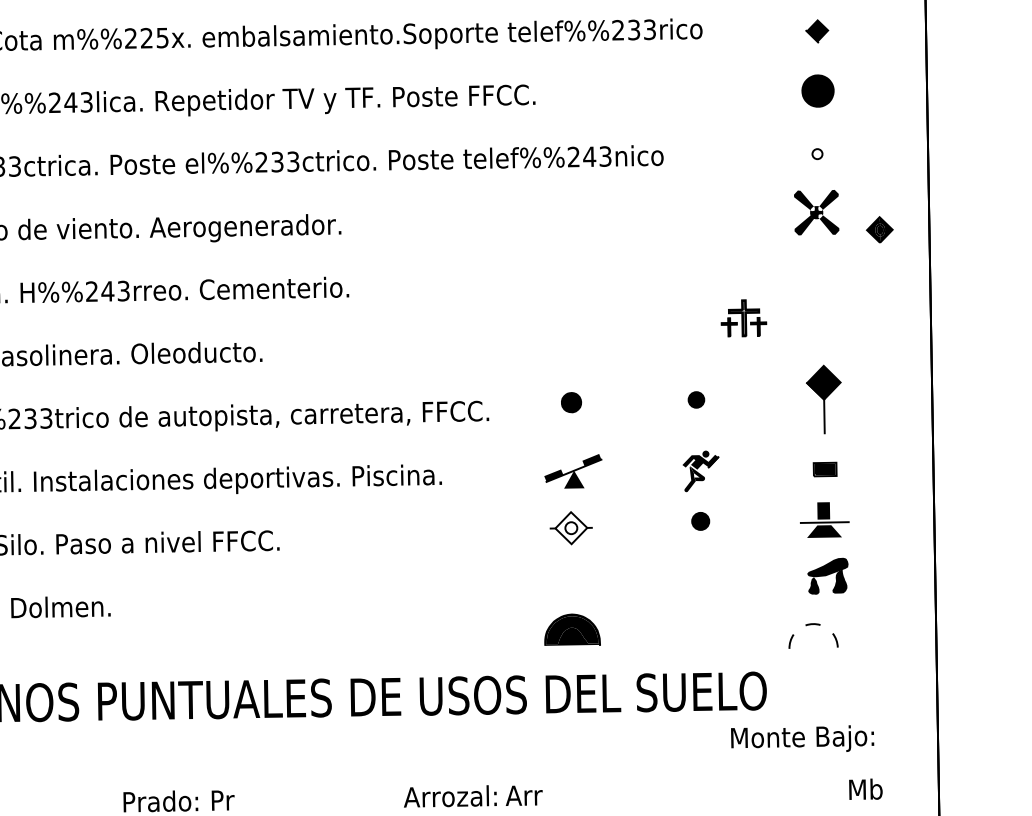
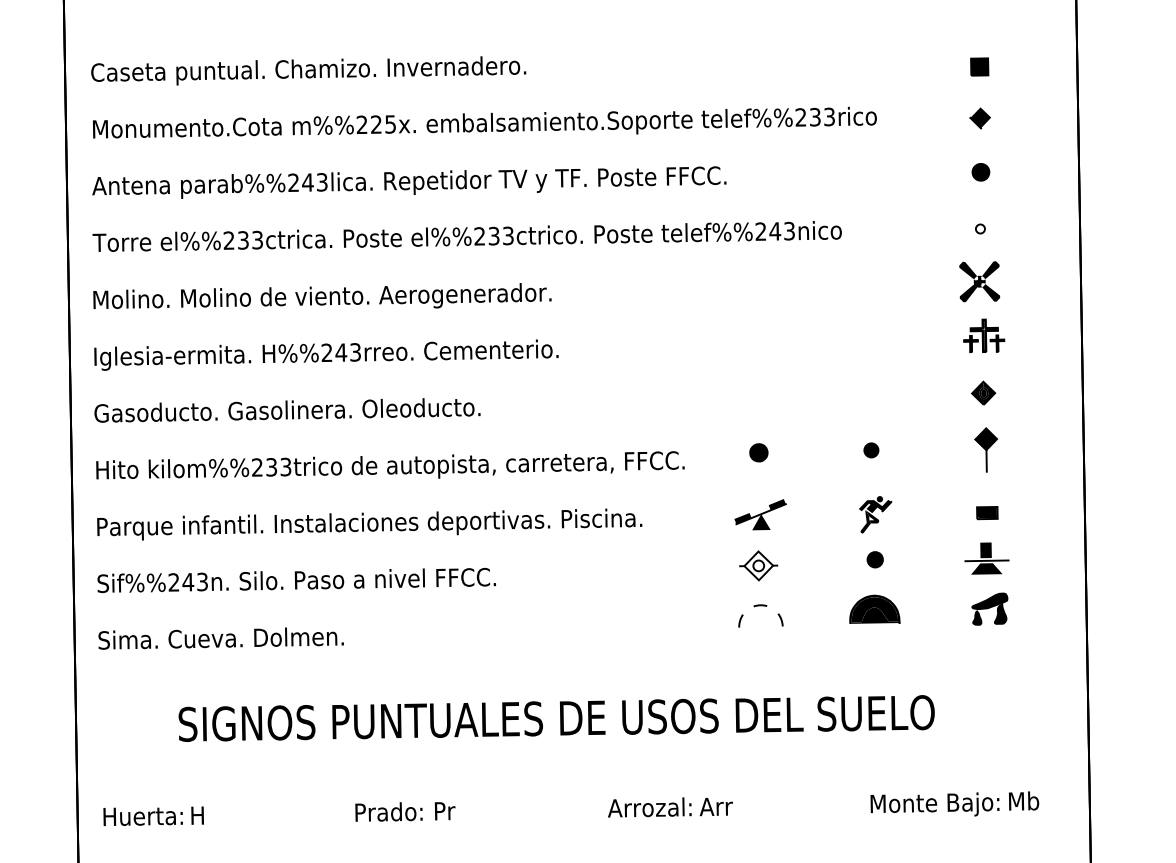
part: (817, 91) -> (980, 172), size x0.62
part: (879, 229) -> (983, 392), moved
part: (744, 317) -> (984, 335), moved
part: (824, 398) -> (986, 449), size x0.71
part: (813, 625) -> (760, 606), moved
part: (572, 628) -> (874, 608), moved
text: (802, 738) -> (934, 804), moved

